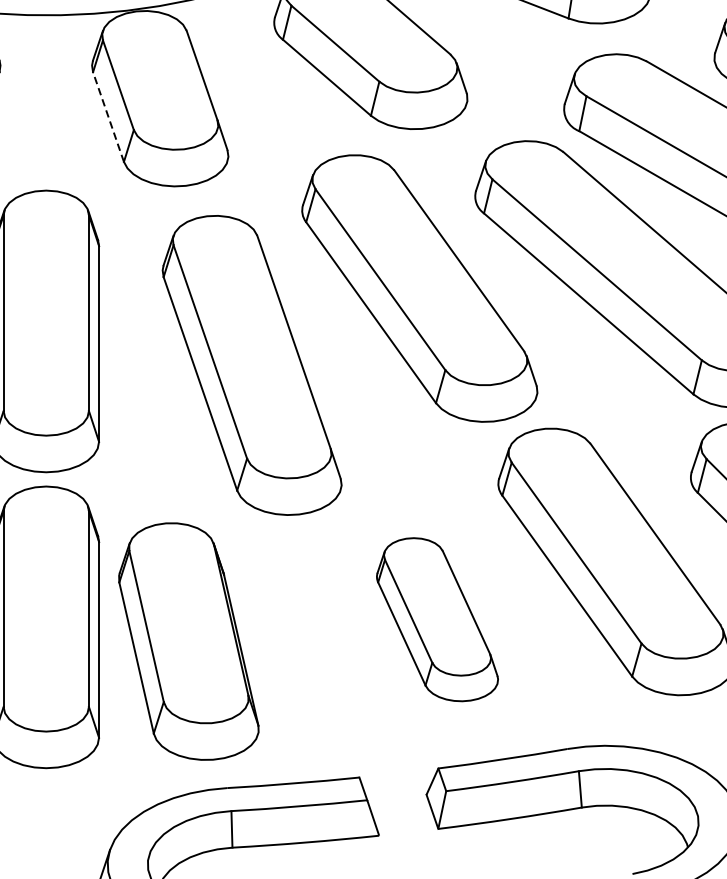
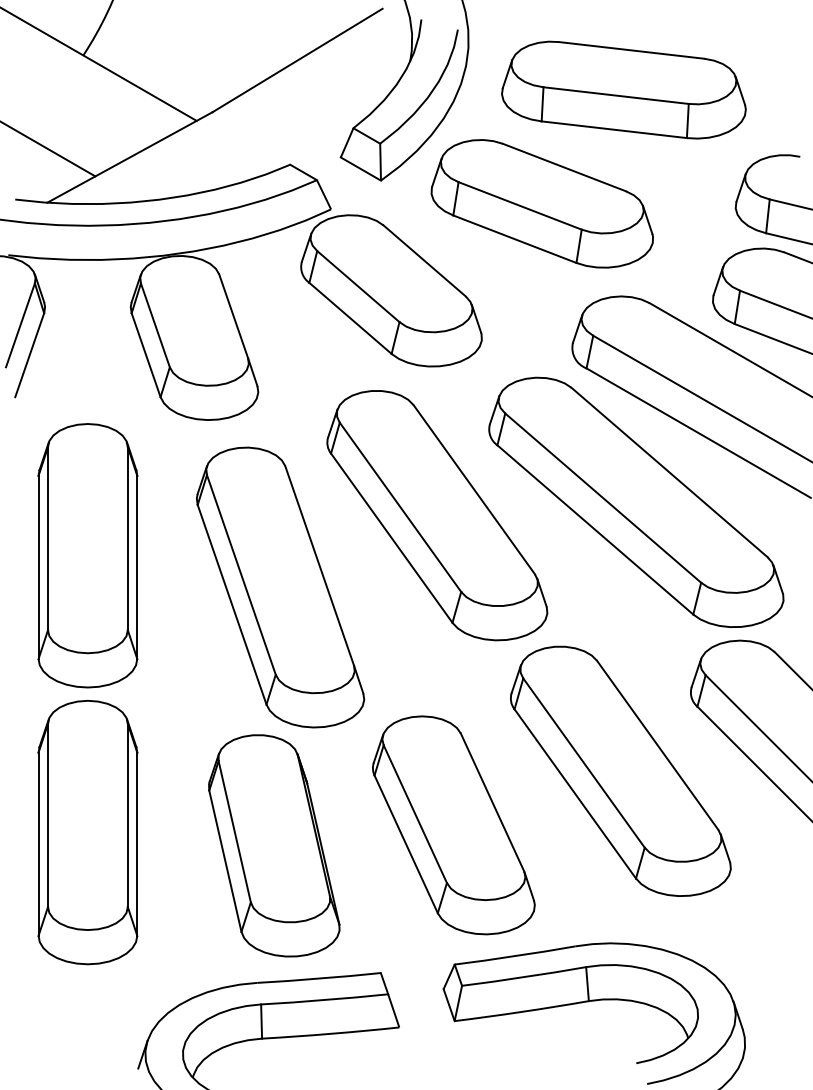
line: (107, 116) -> (145, 354), dashed -> solid
part: (437, 619) -> (453, 825), size x1.43
part: (189, 641) -> (274, 845), moved

